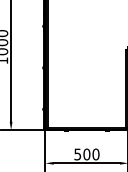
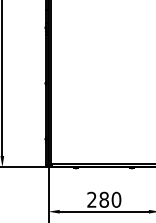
text: (82, 154) -> (98, 199), 500 -> 280

